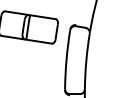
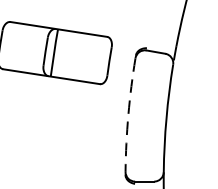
arc: (66, 59) -> (128, 114), solid -> dashed

